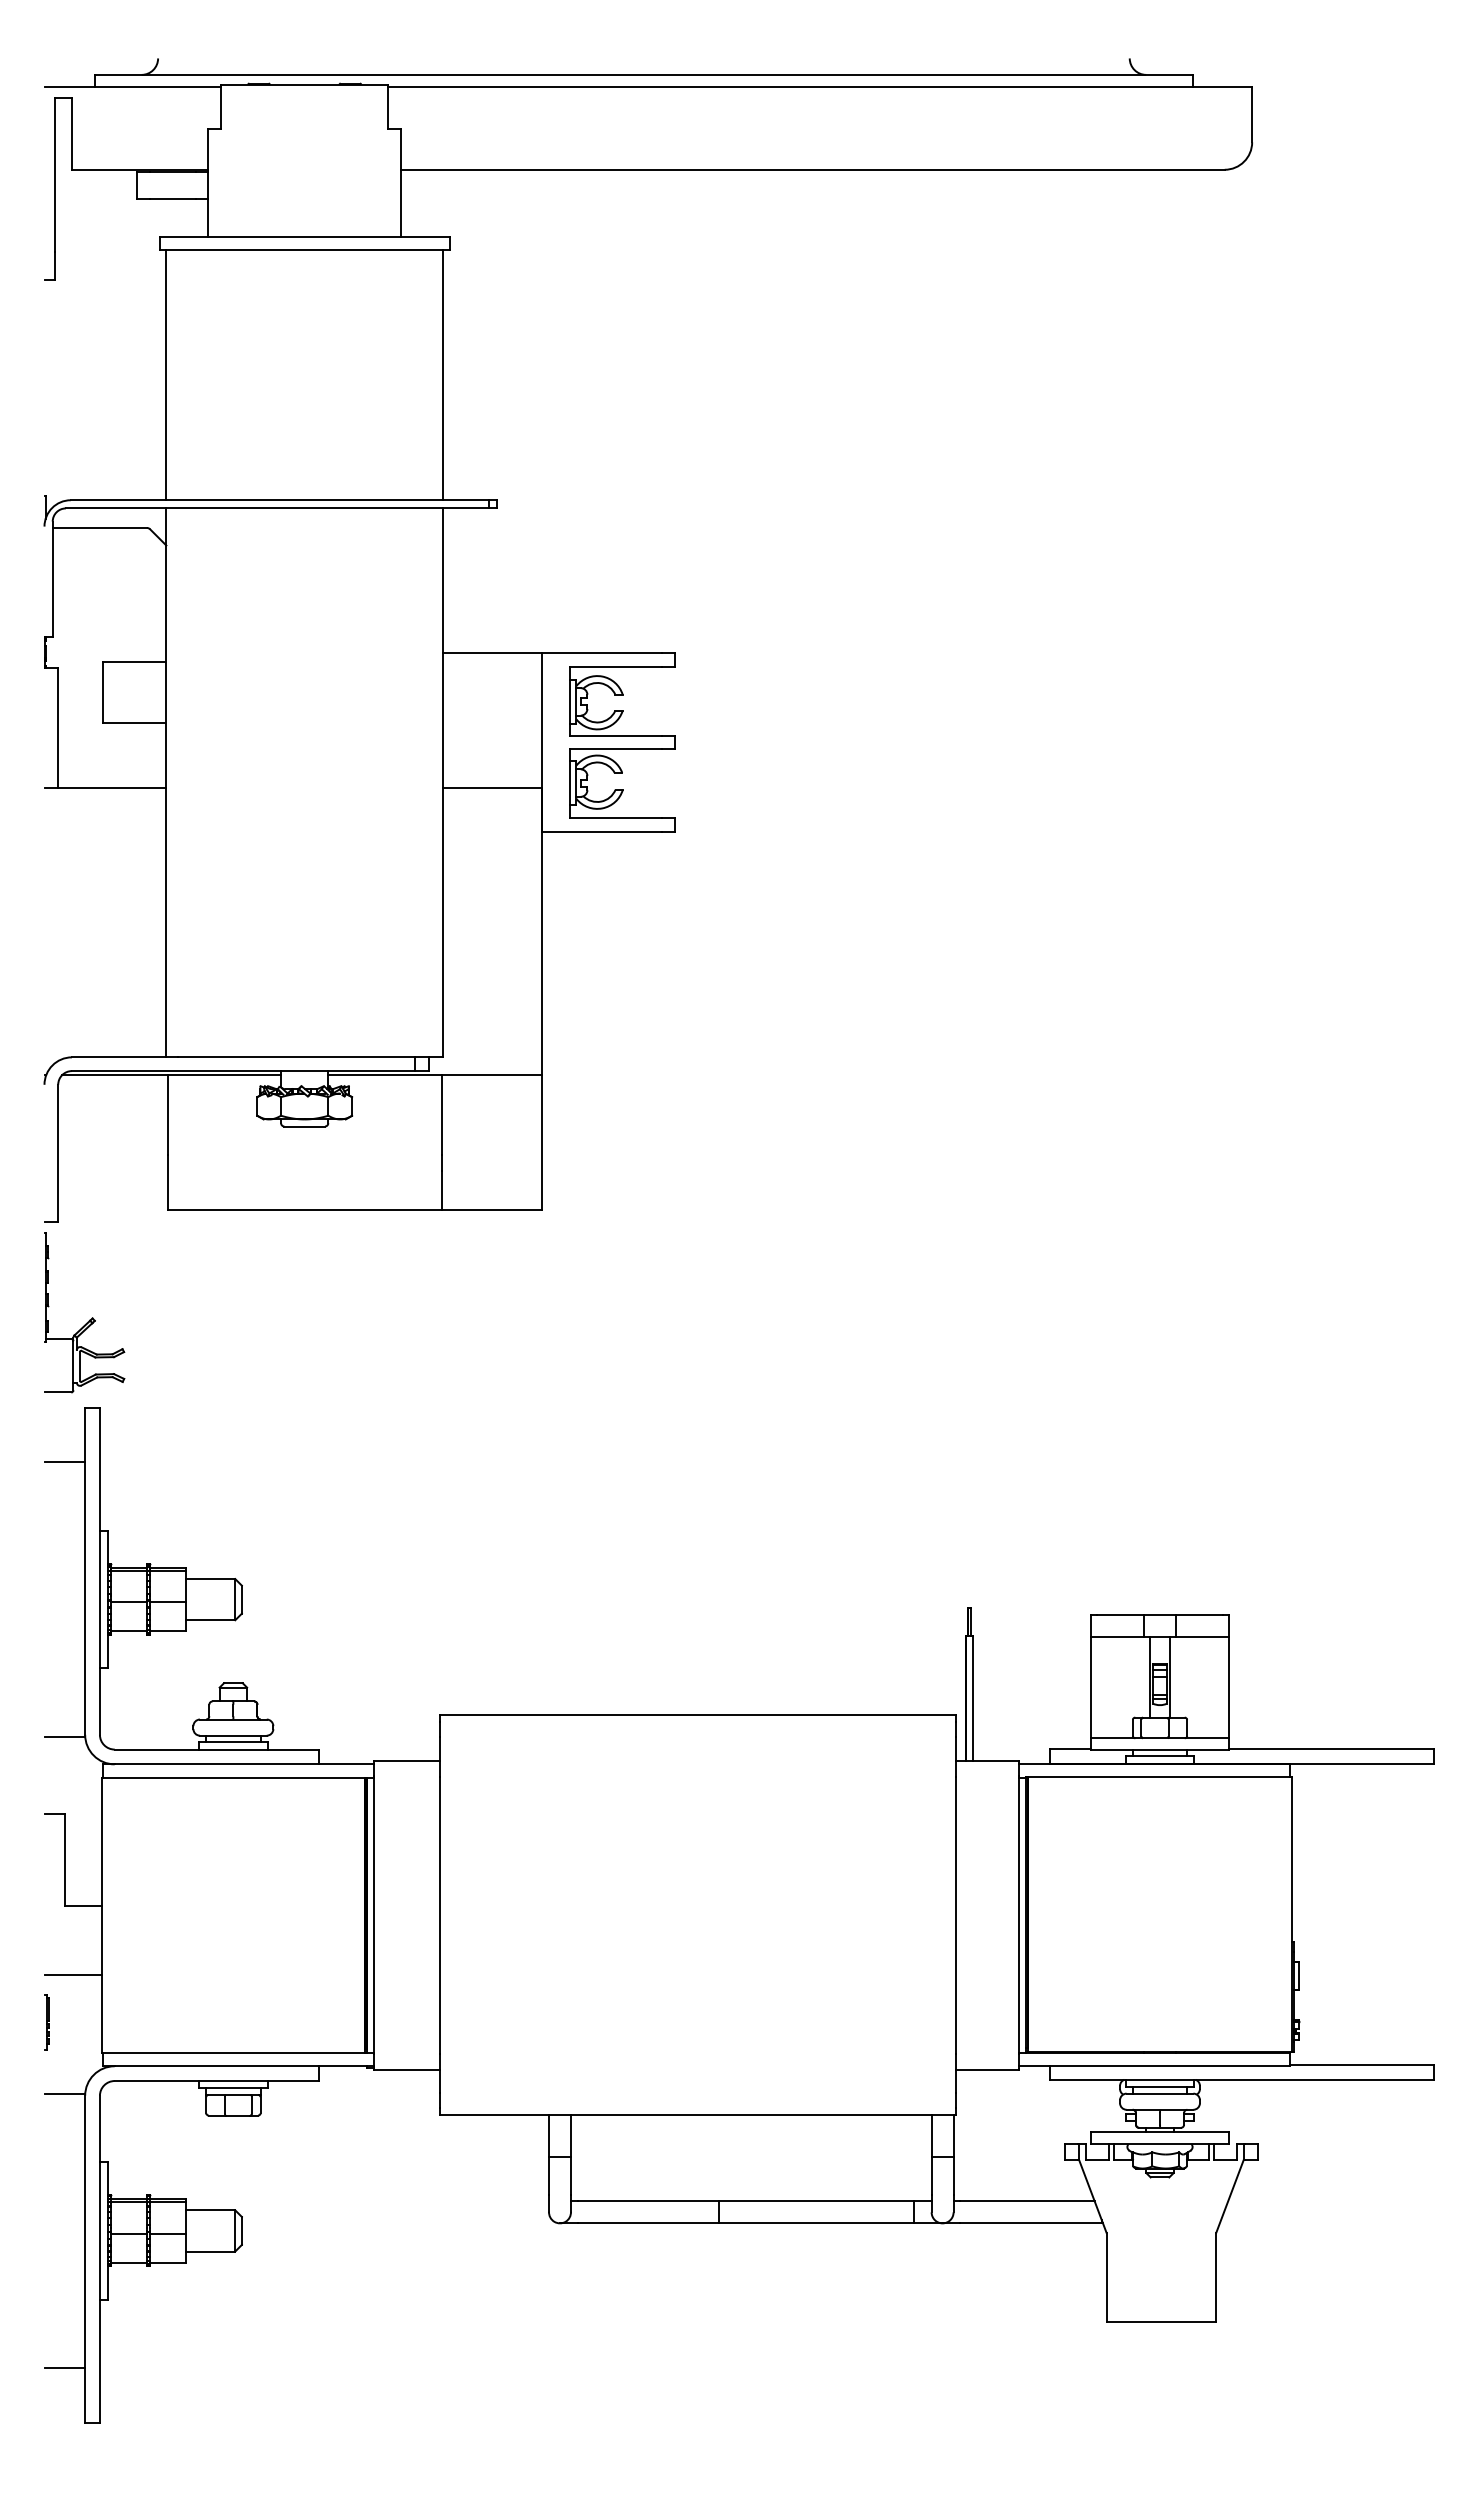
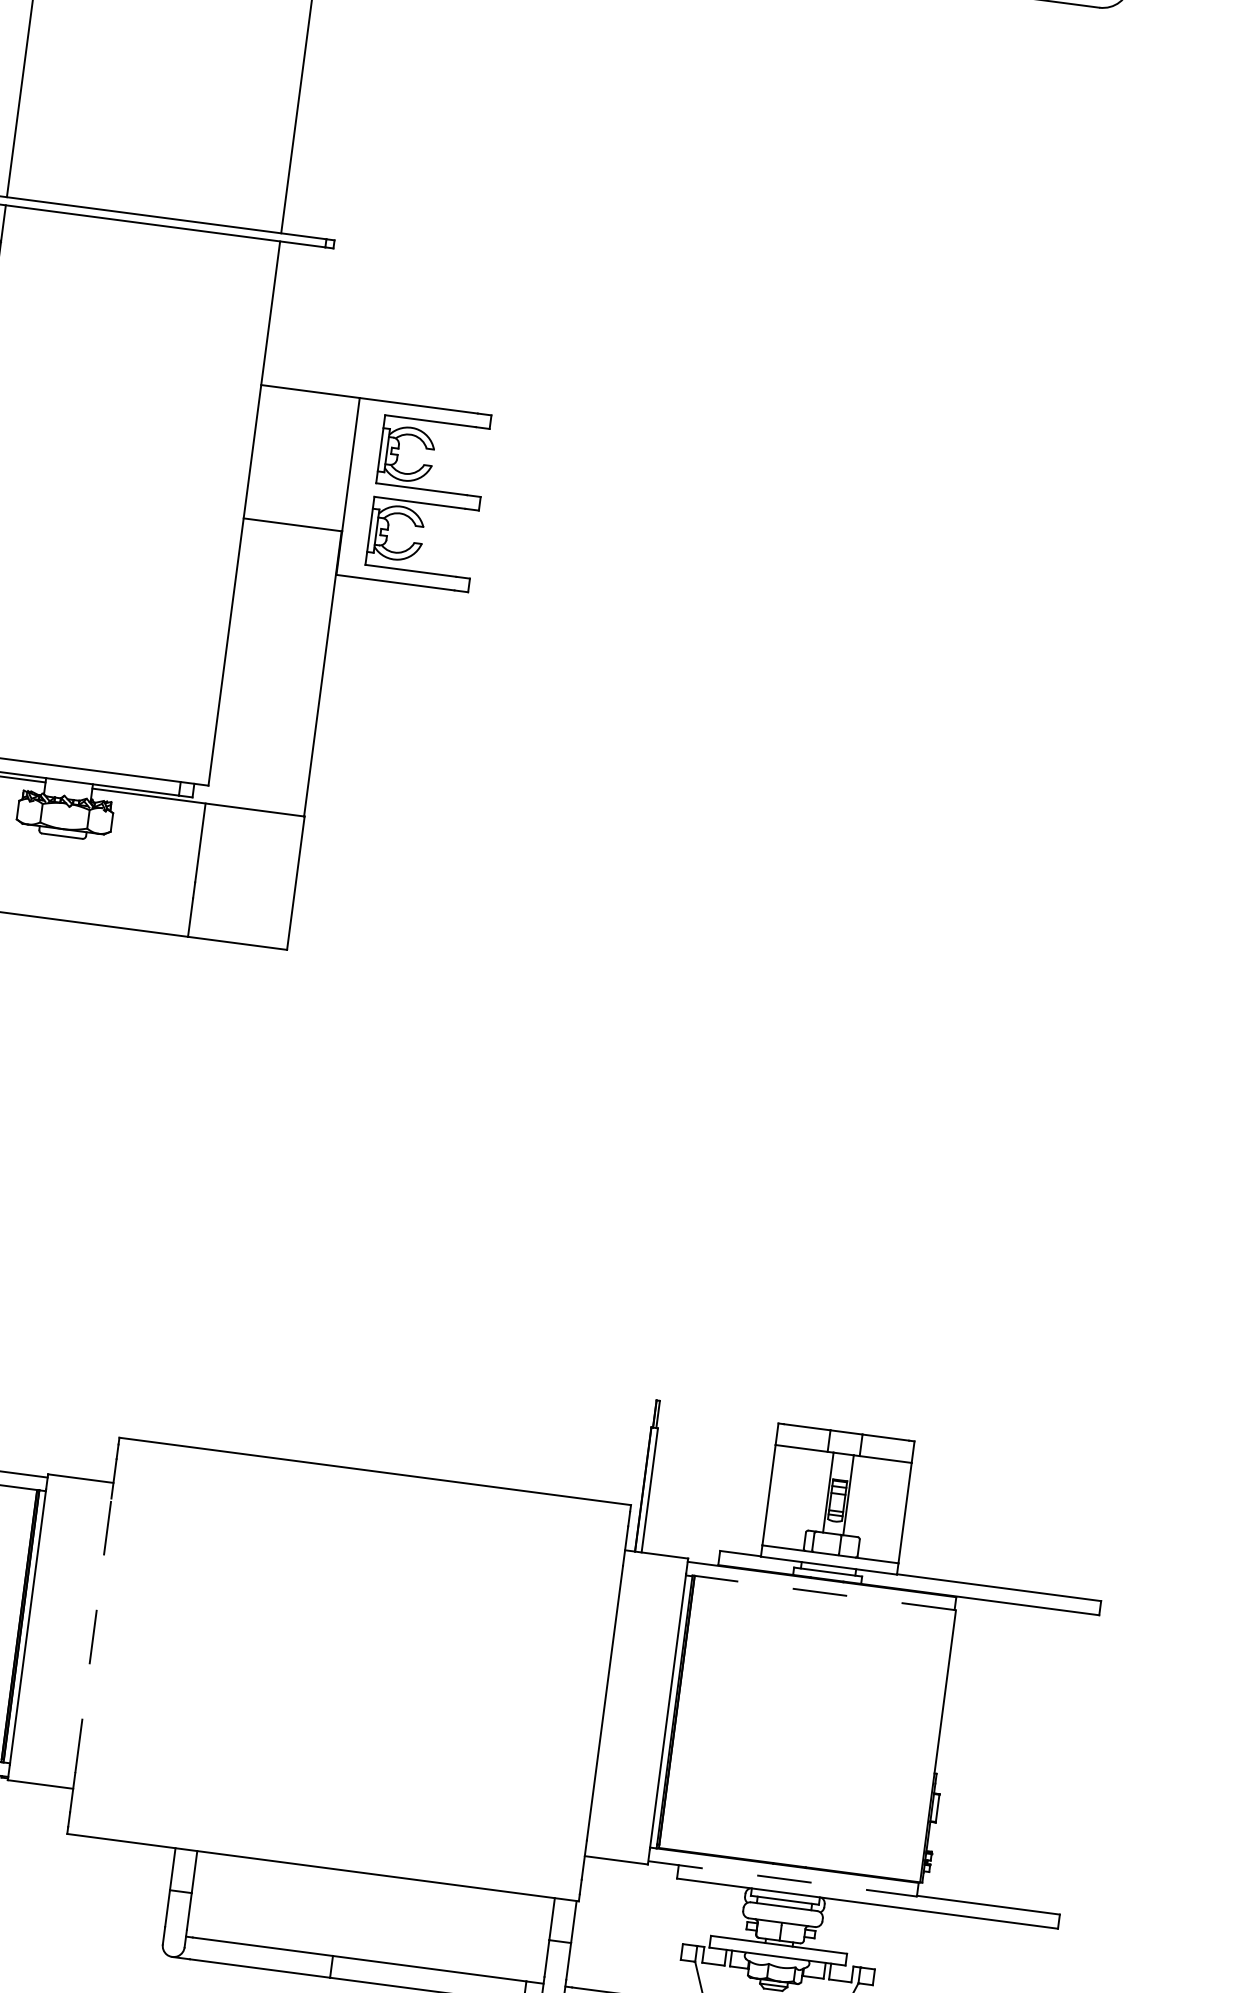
line: (1160, 1777) -> (825, 1593), solid -> dashed
line: (439, 1914) -> (93, 1635), solid -> dashed
line: (1155, 2066) -> (783, 1879), solid -> dashed

